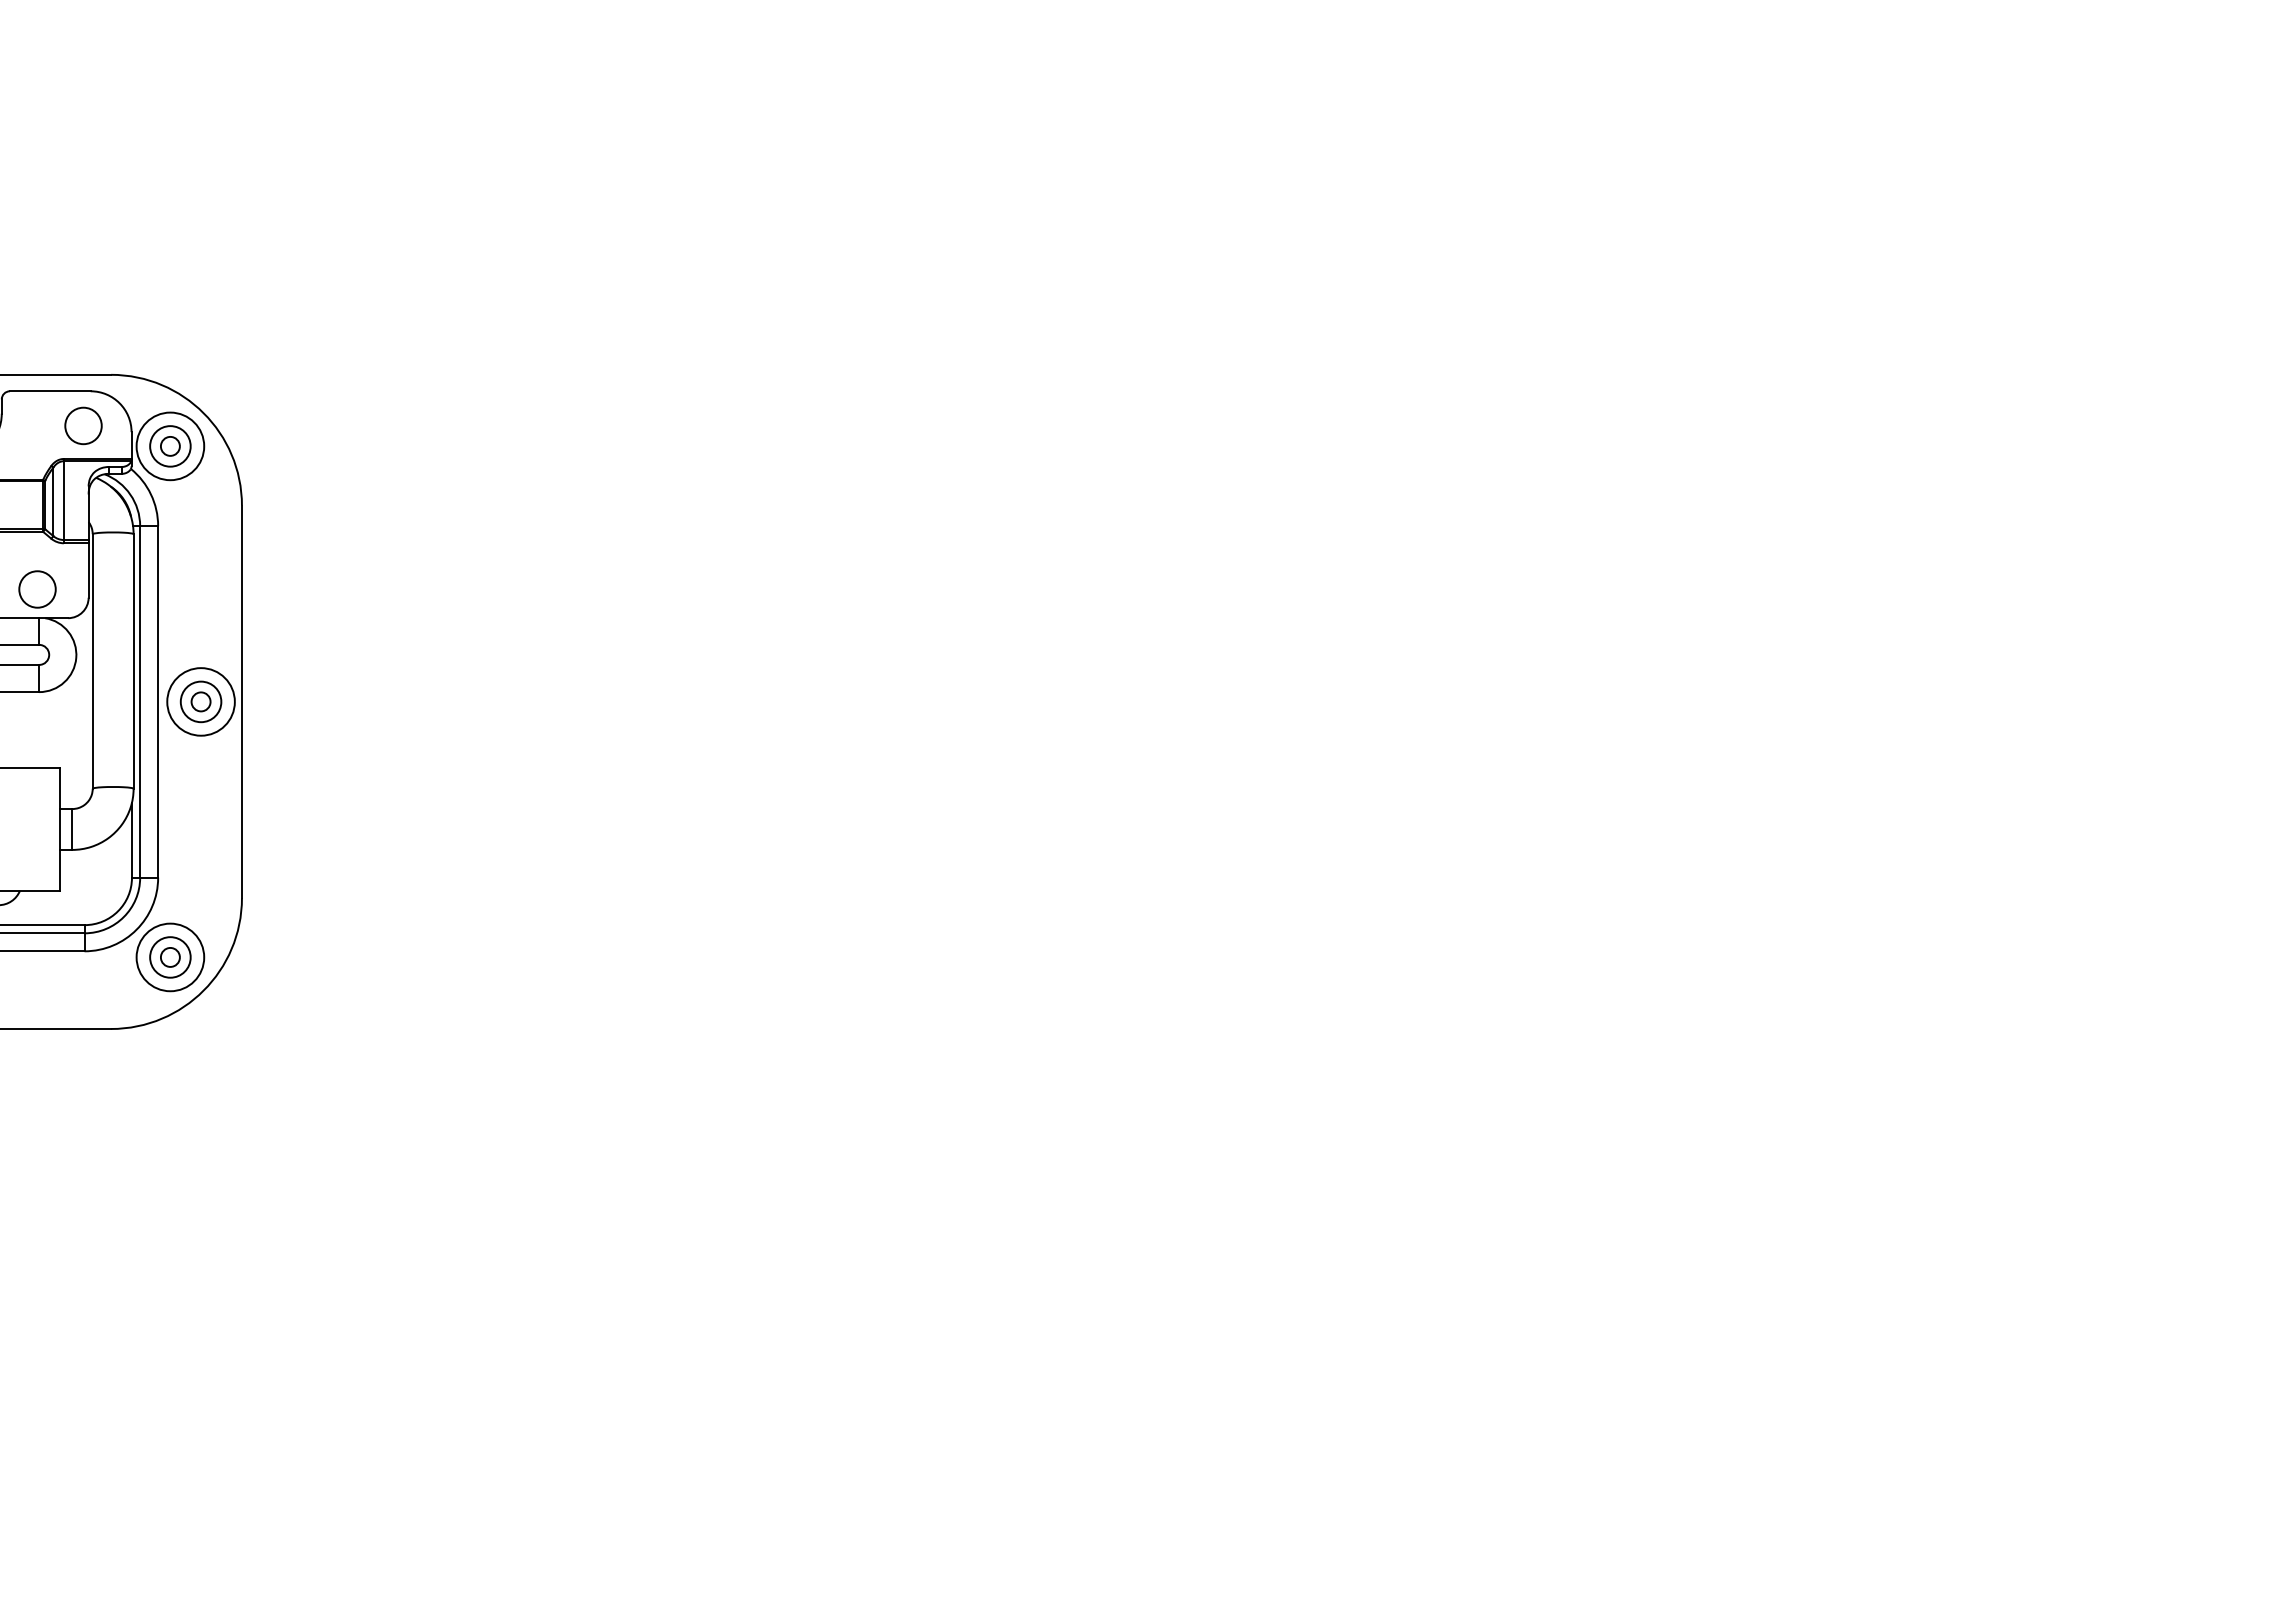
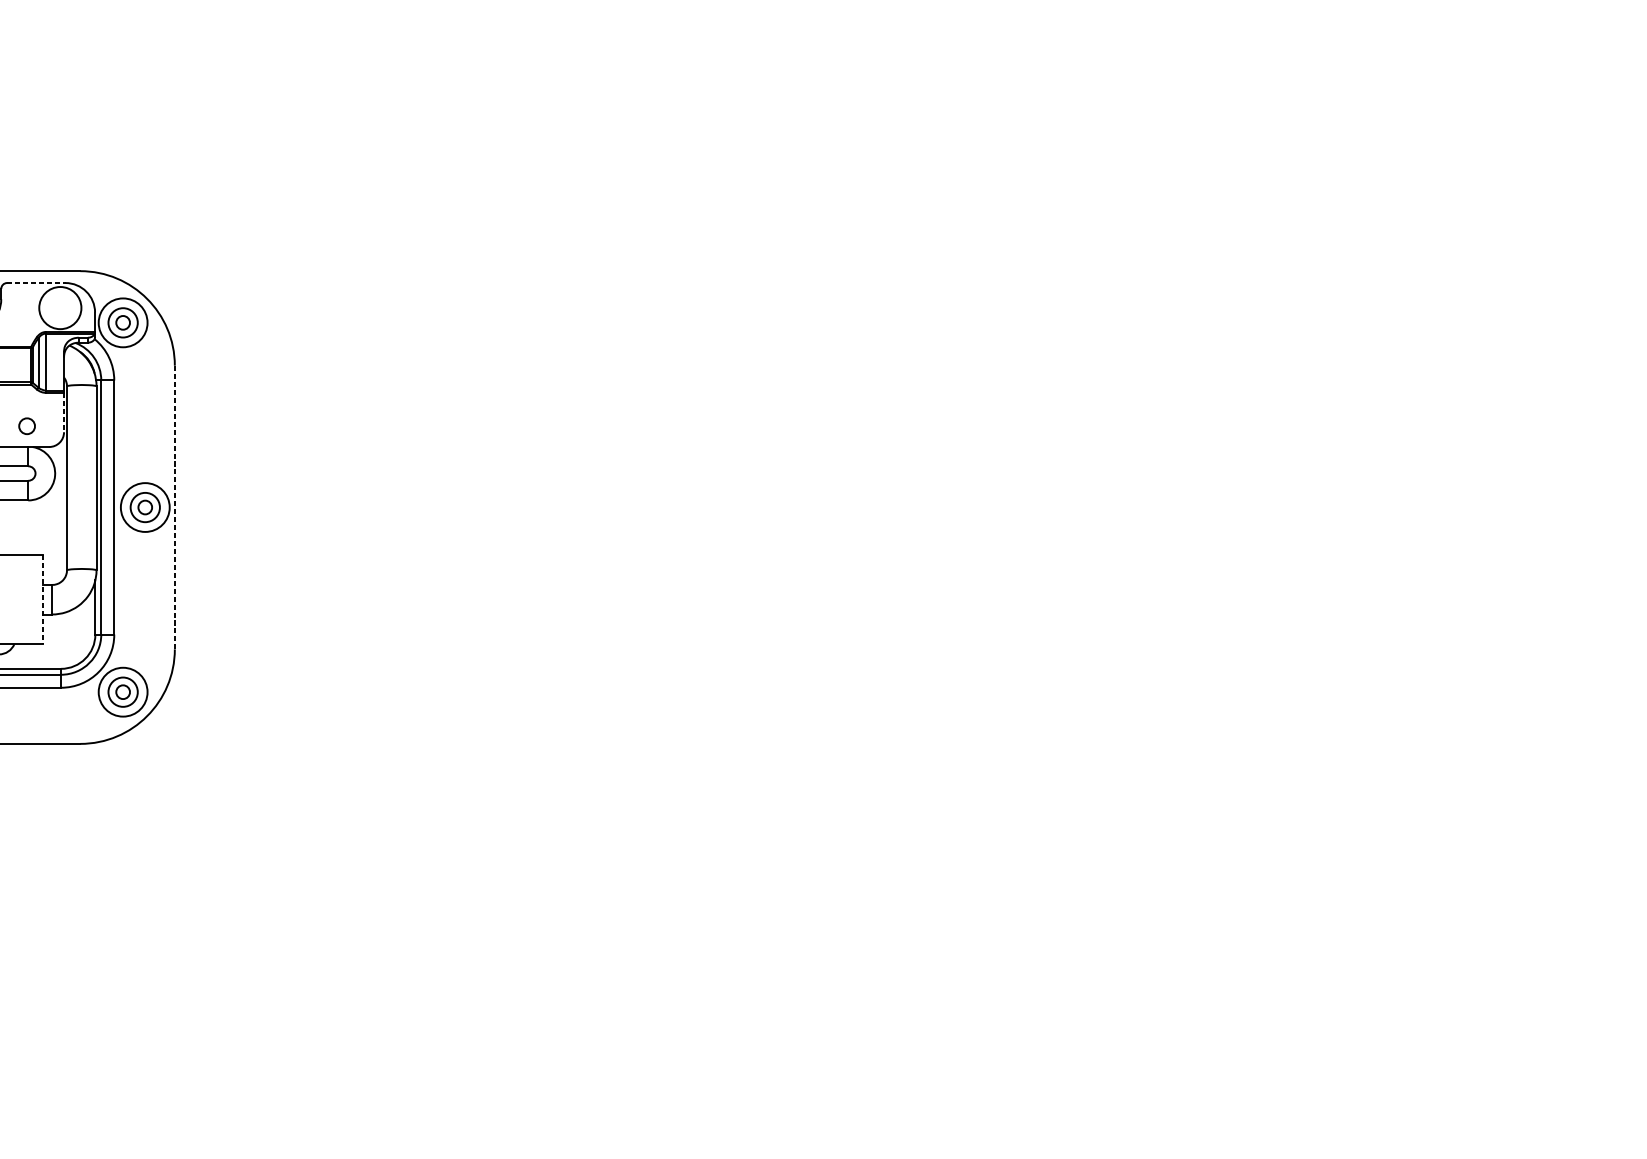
line: (50, 391) -> (36, 283), solid -> dashed
circle: (83, 425) -> (60, 307), size x1.6
line: (88, 571) -> (63, 413), solid -> dashed
circle: (37, 589) -> (27, 426), size x0.6
line: (241, 701) -> (174, 507), solid -> dashed
line: (60, 829) -> (43, 599), solid -> dashed

